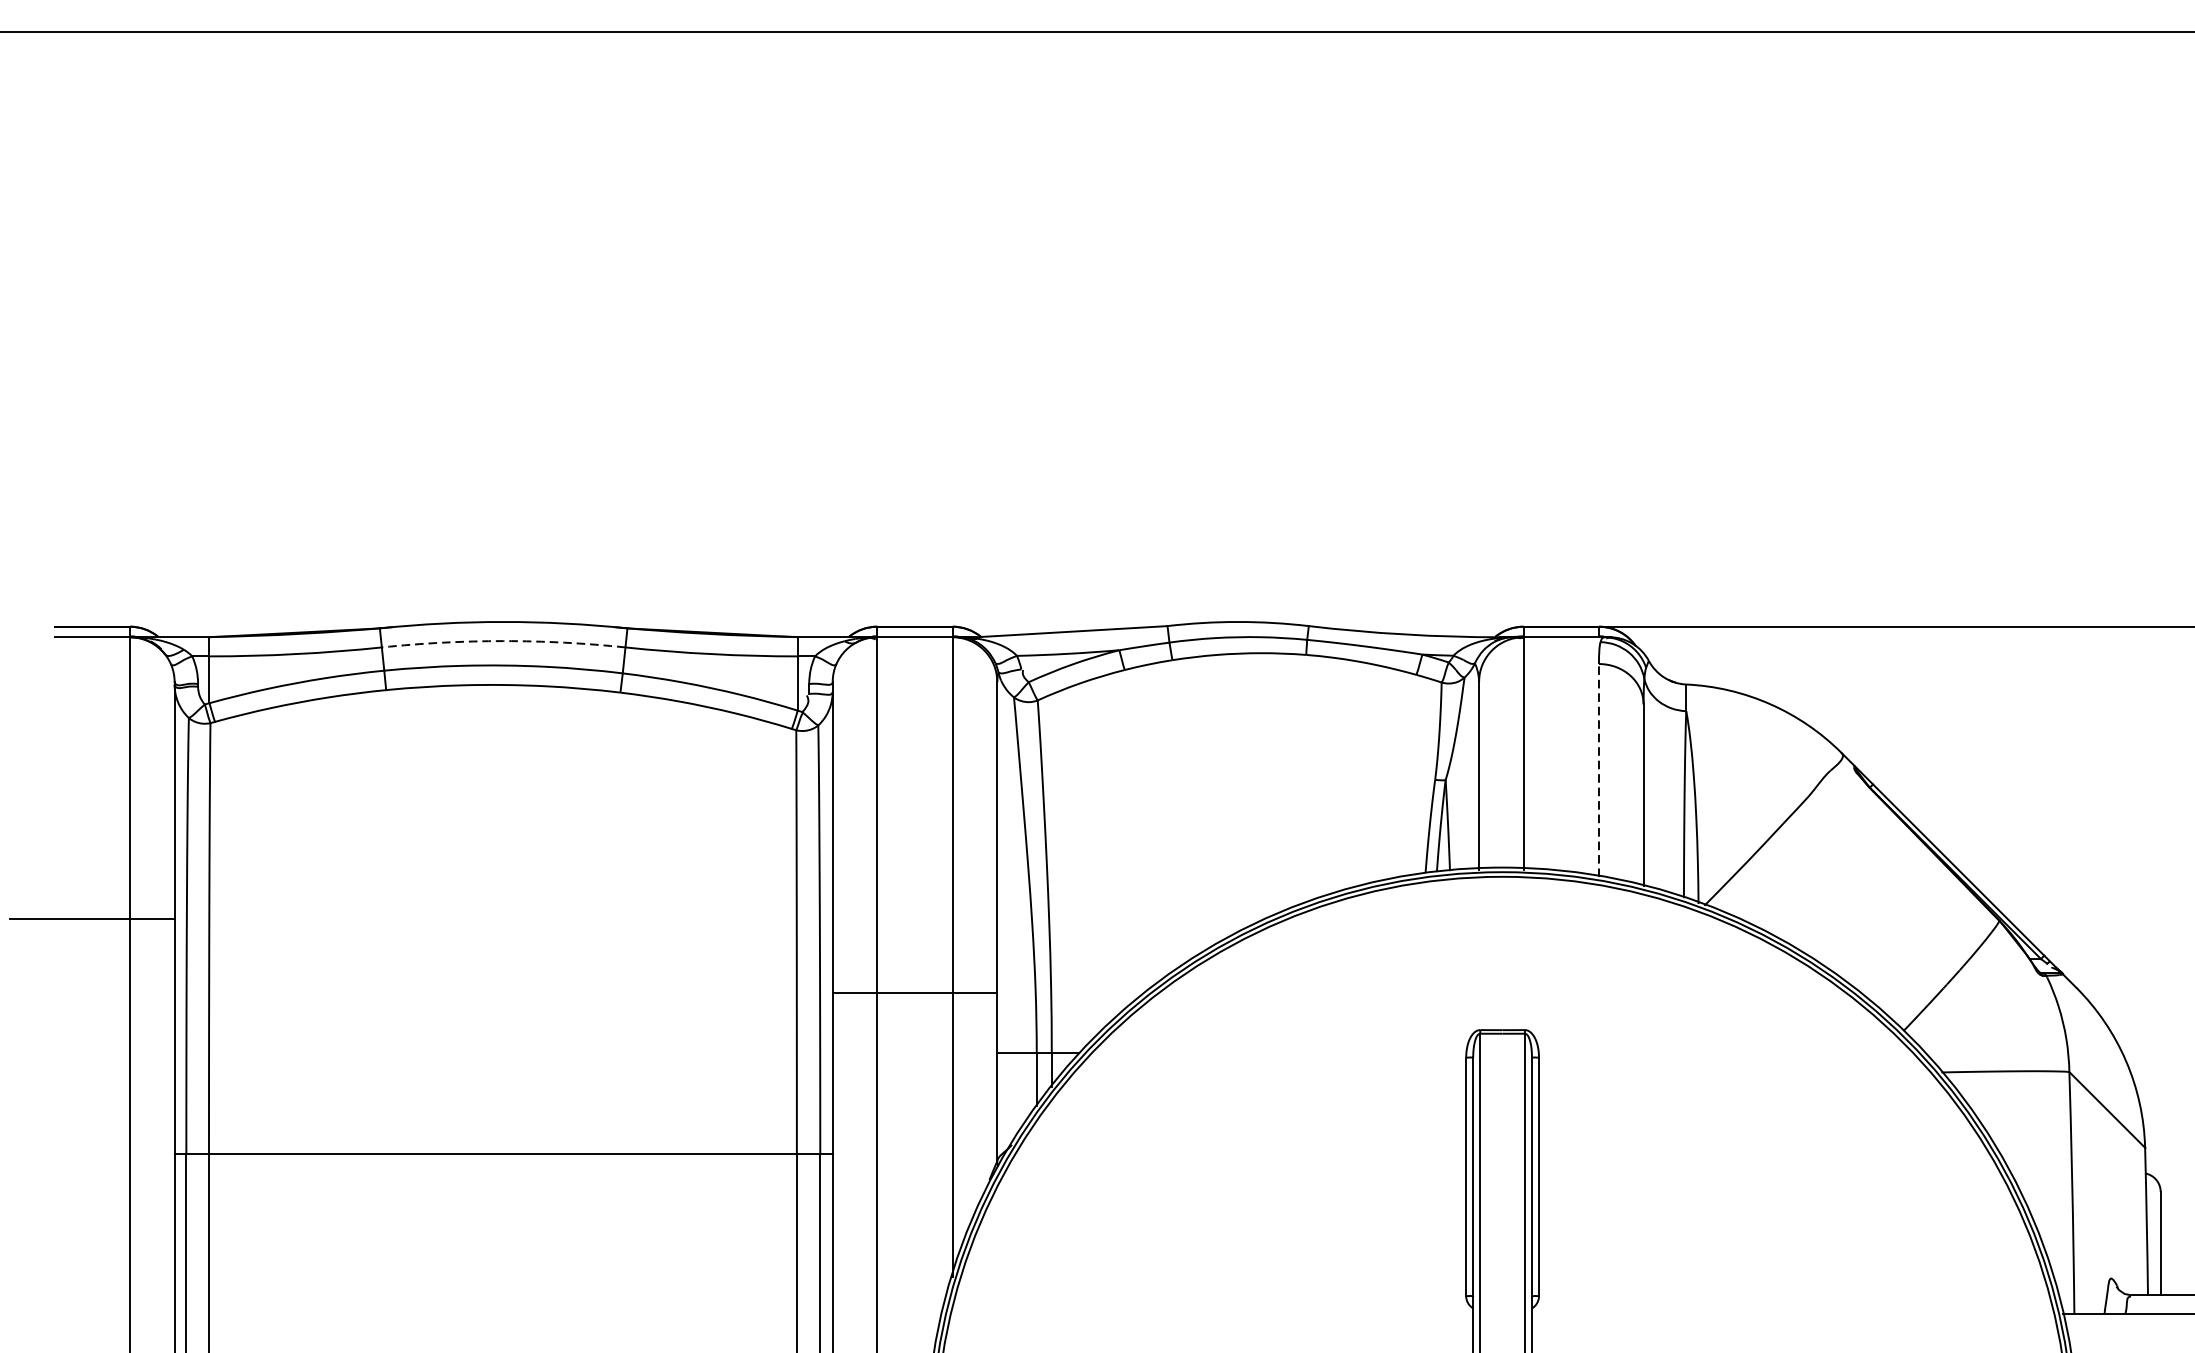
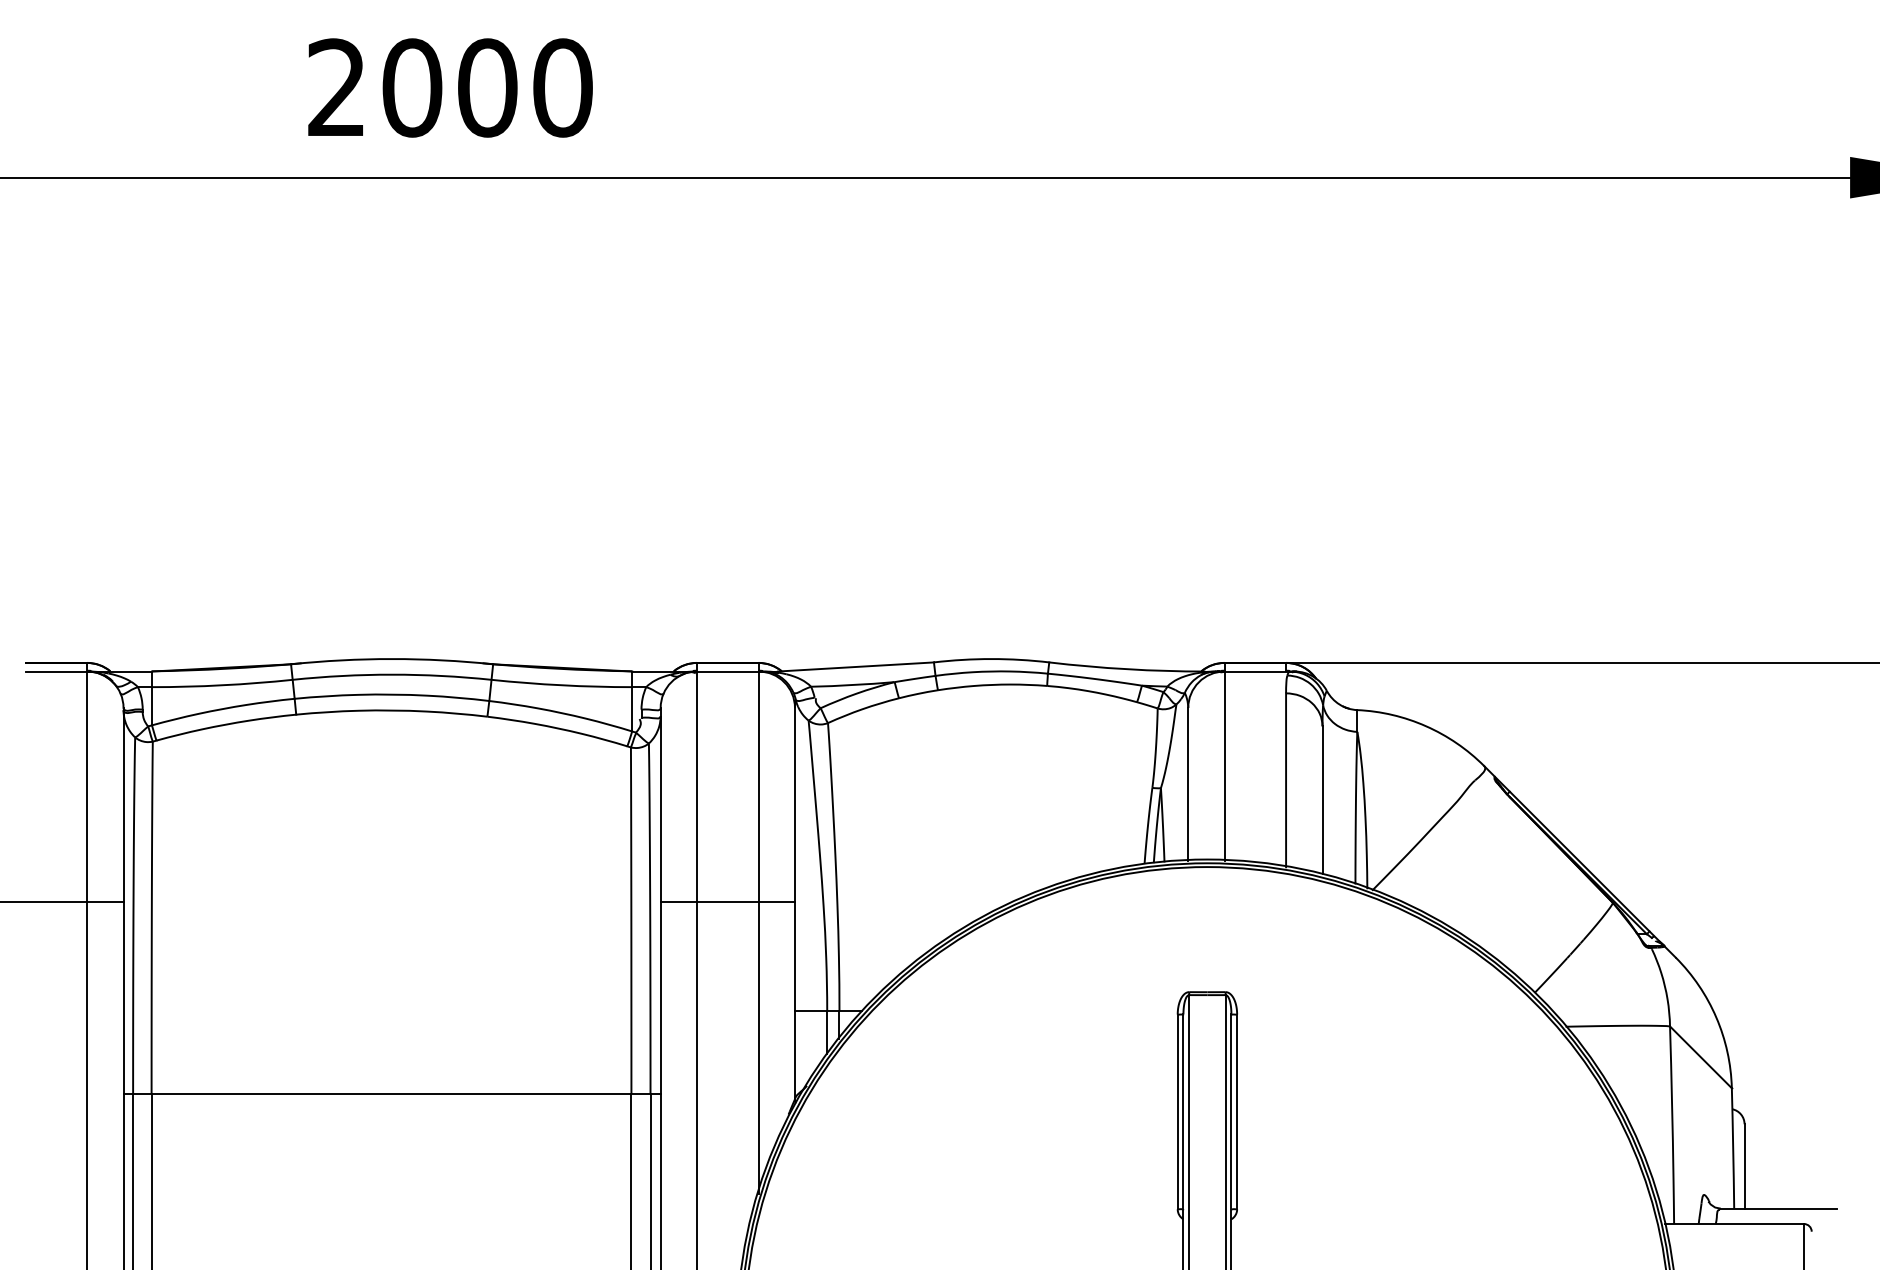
arc: (504, 640) -> (392, 674), dashed -> solid
line: (1599, 770) -> (1286, 780), dashed -> solid
line: (914, 992) -> (727, 901), moved

